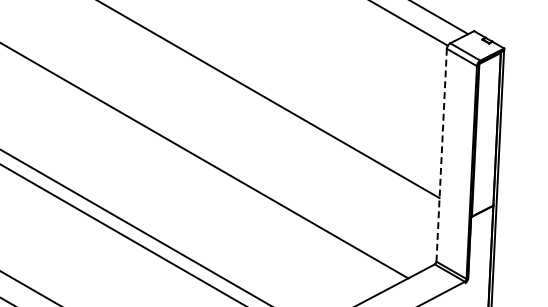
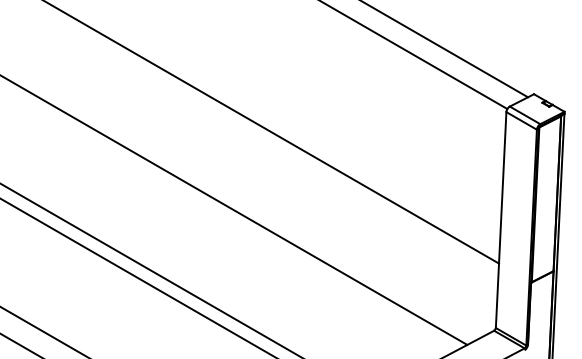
line: (442, 155) -> (501, 220), dashed -> solid

